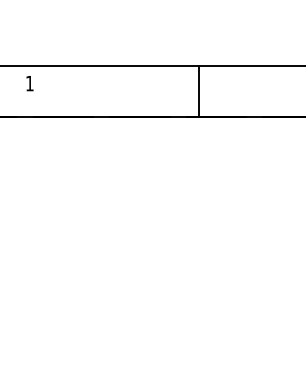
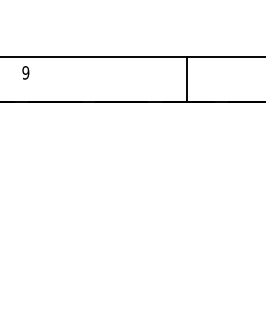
text: (29, 83) -> (25, 72), 1 -> 9
line: (198, 91) -> (186, 79), moved

